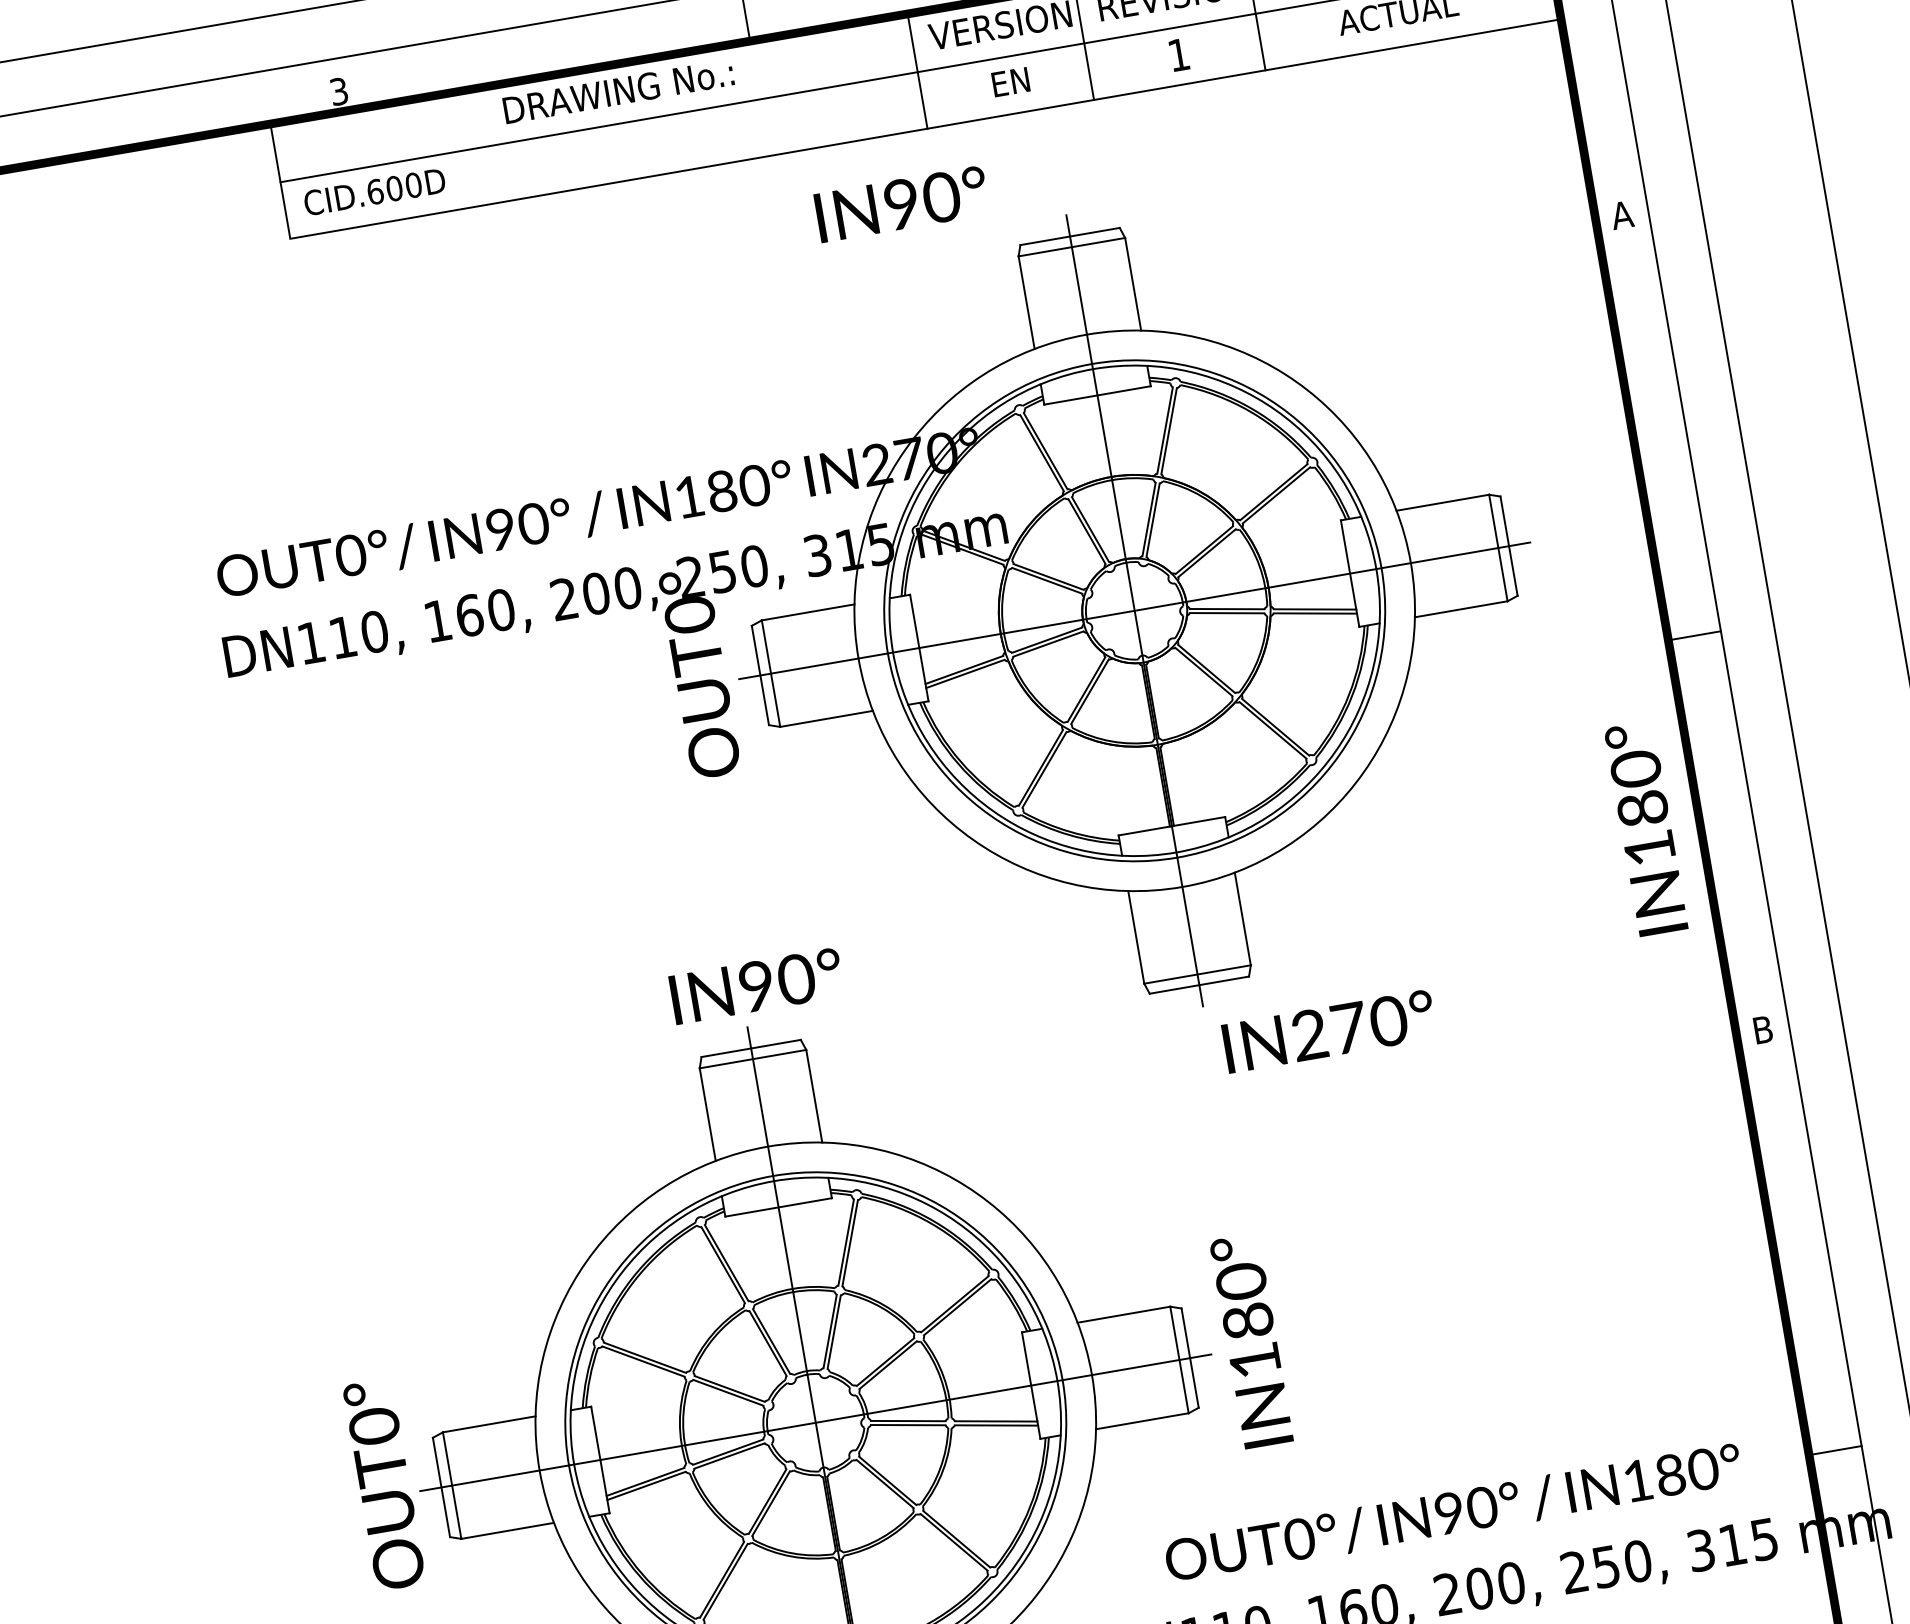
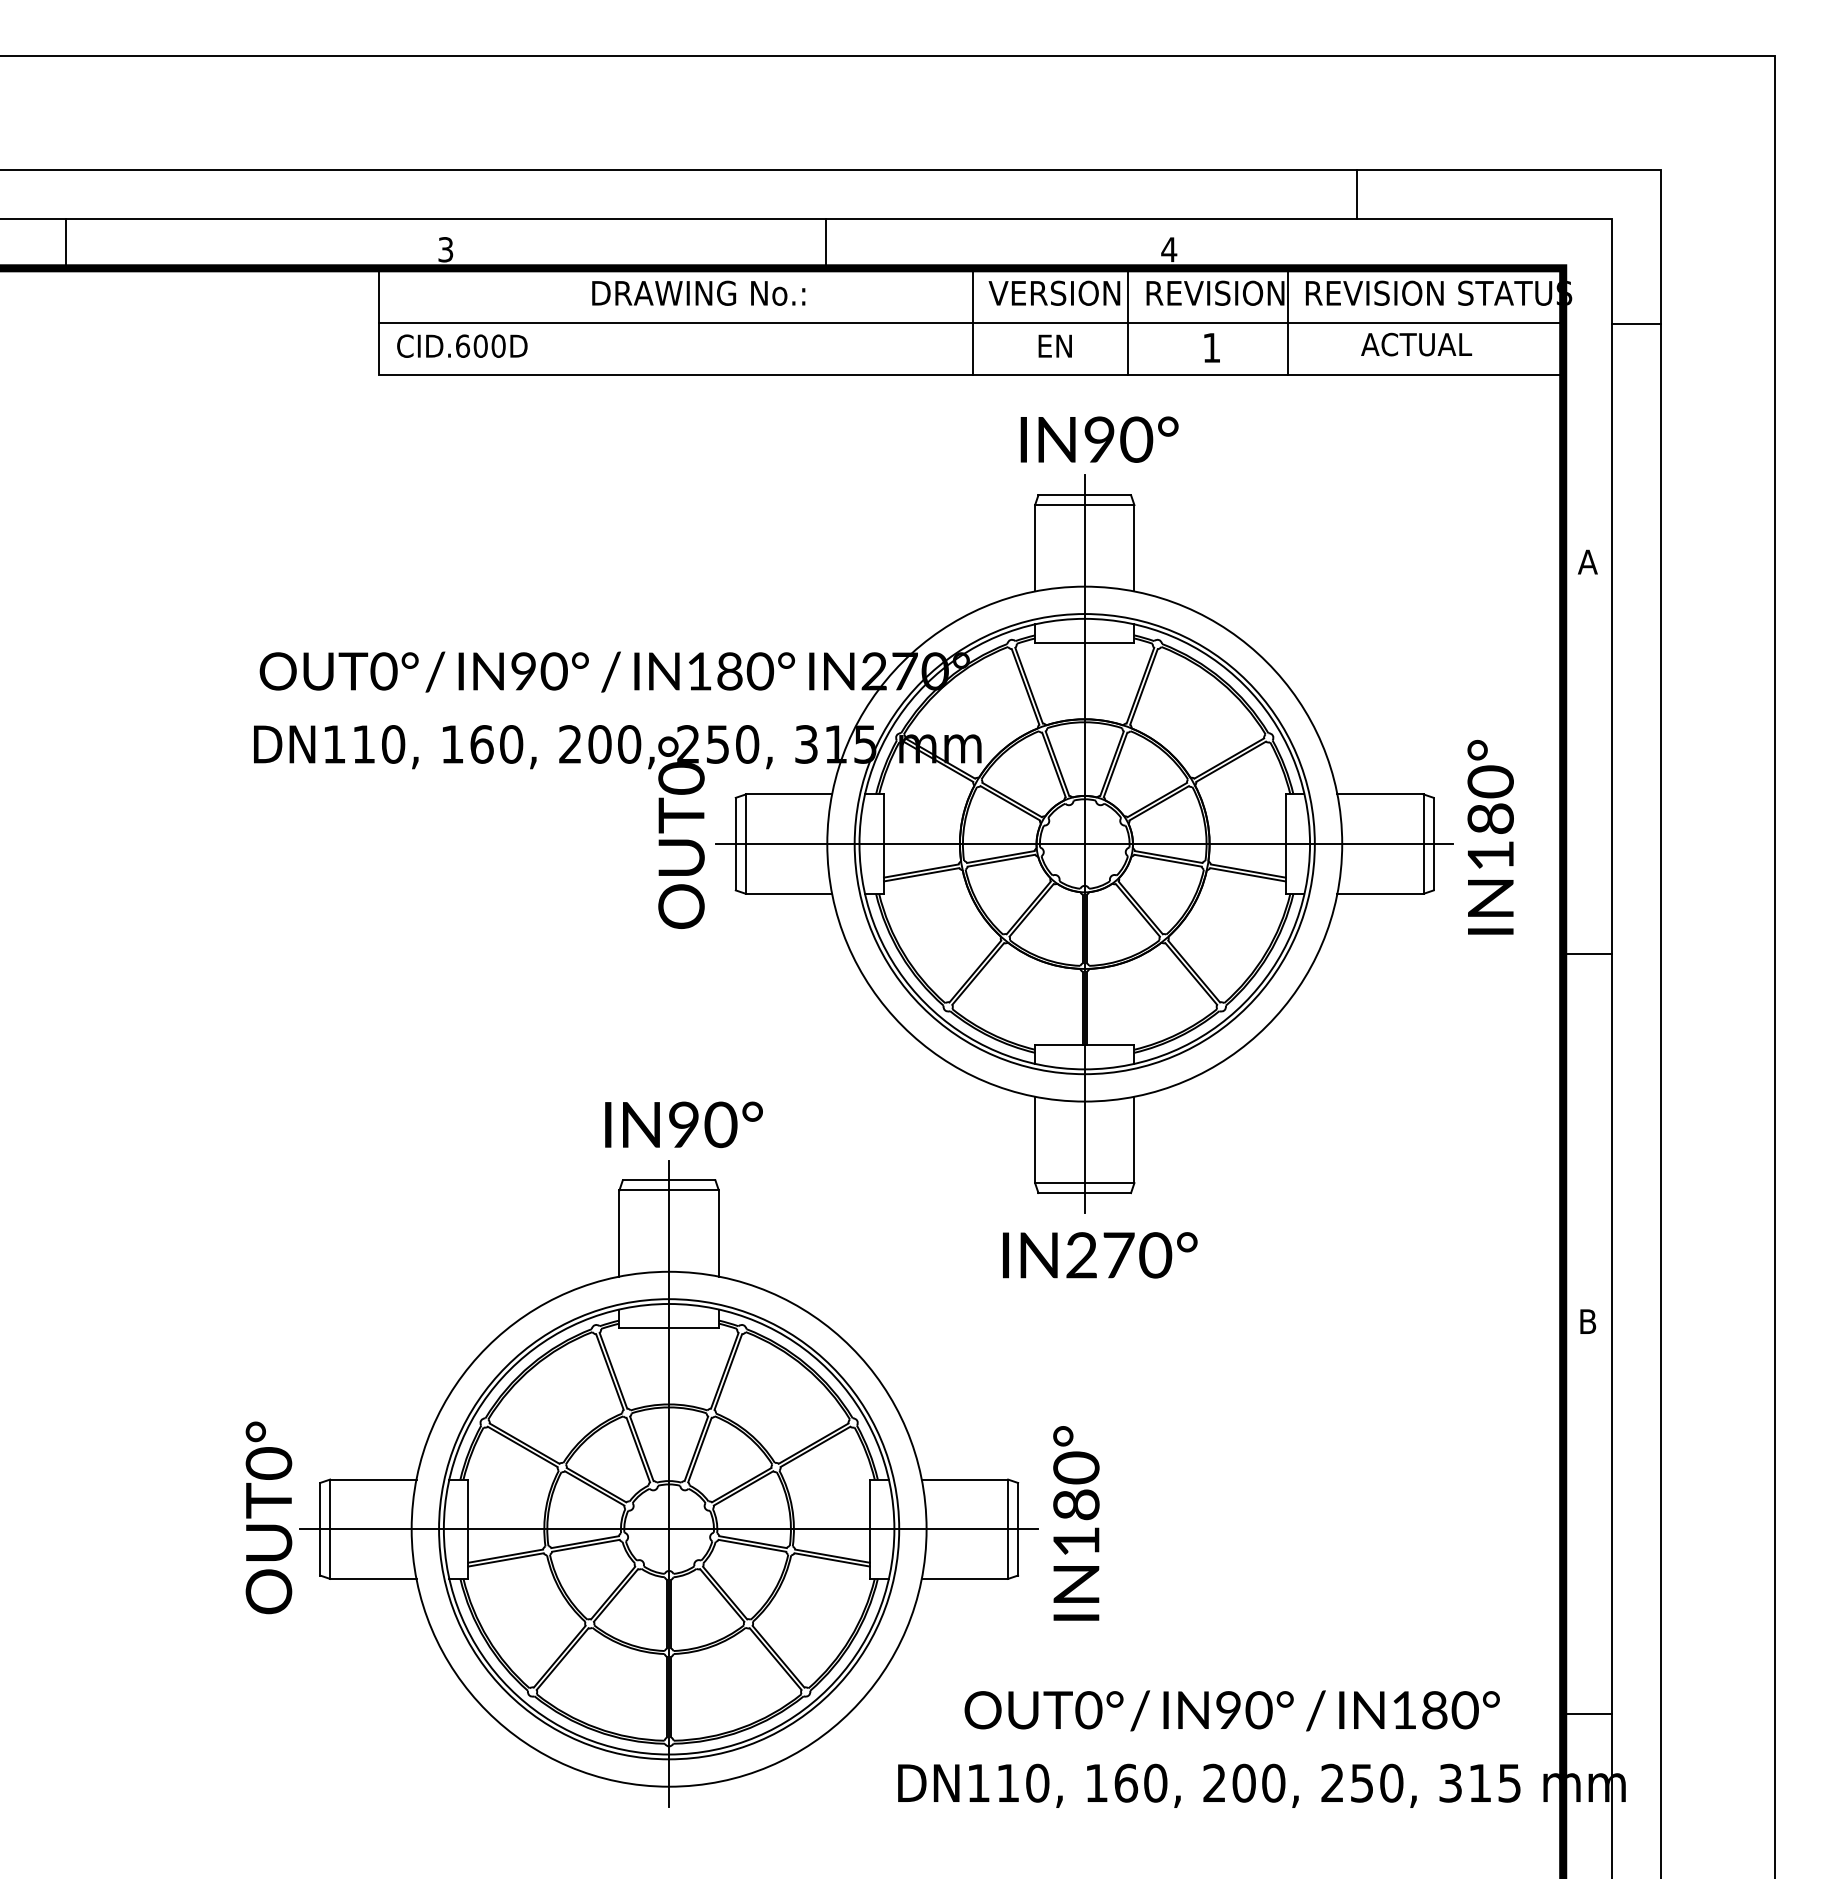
text: (901, 204) -> (1099, 439), moved
text: (1645, 827) -> (1490, 836), moved
text: (1329, 1031) -> (1100, 1255), moved

